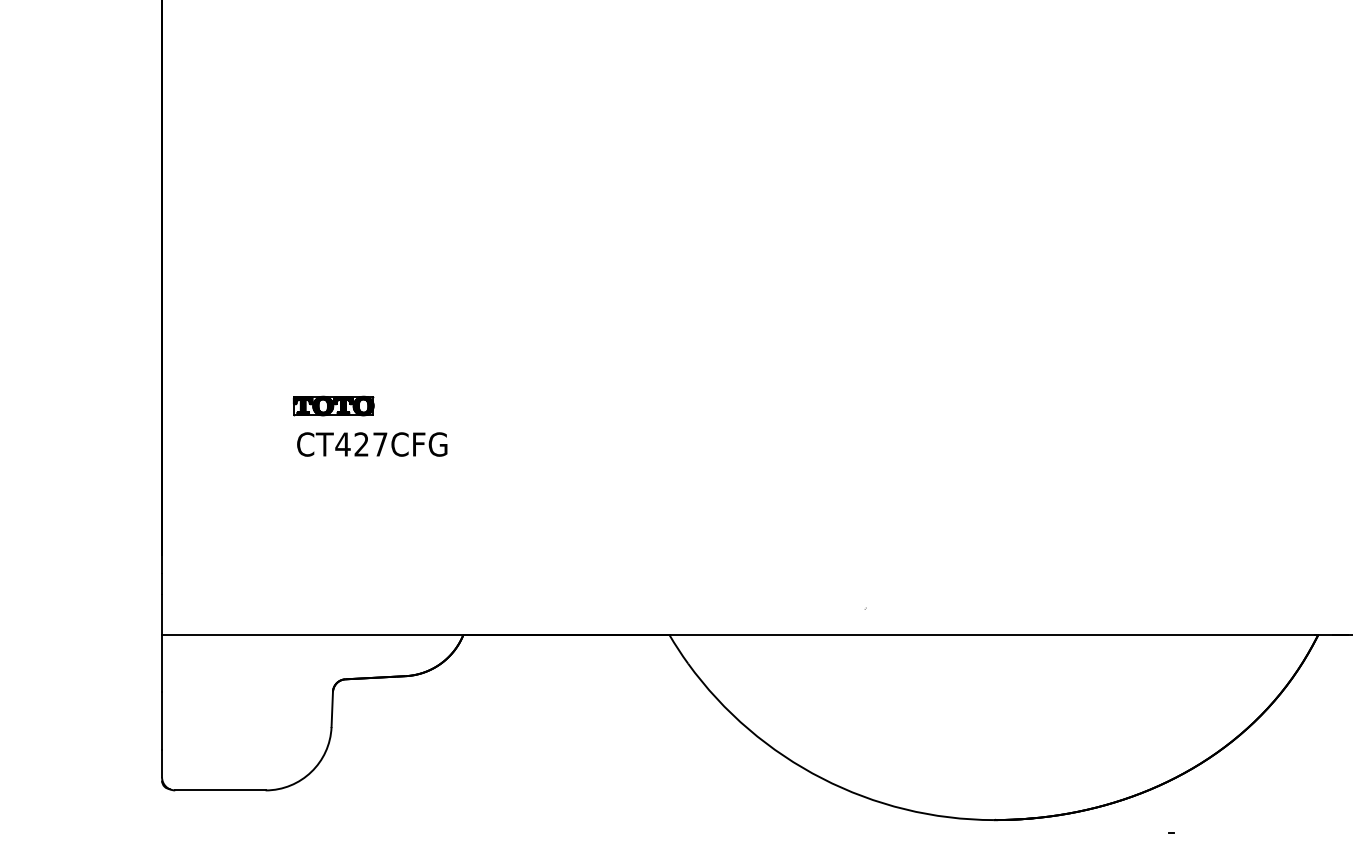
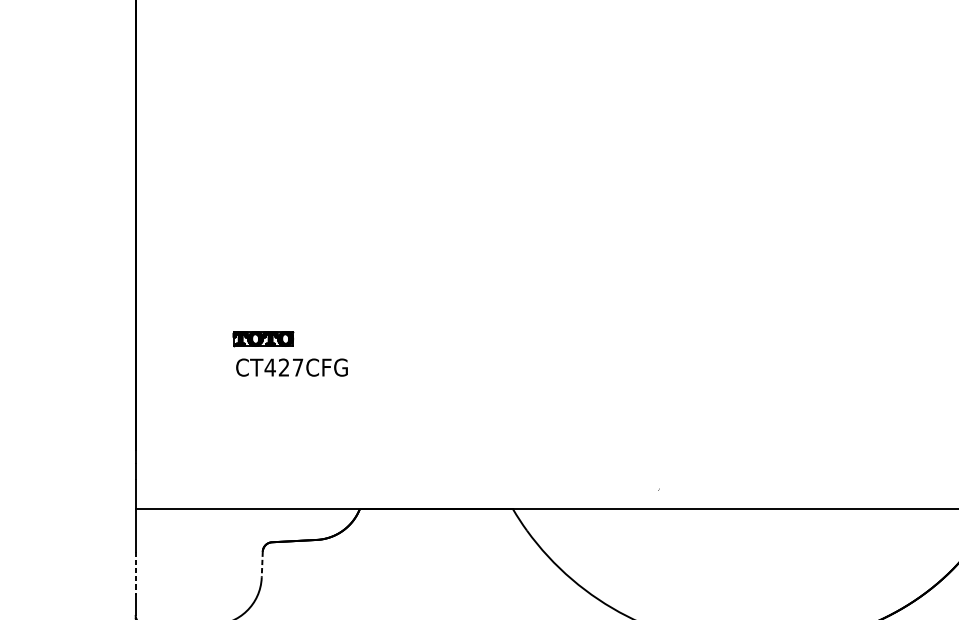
line: (332, 709) -> (262, 564), solid -> dashed
line: (162, 721) -> (135, 573), solid -> dashed

